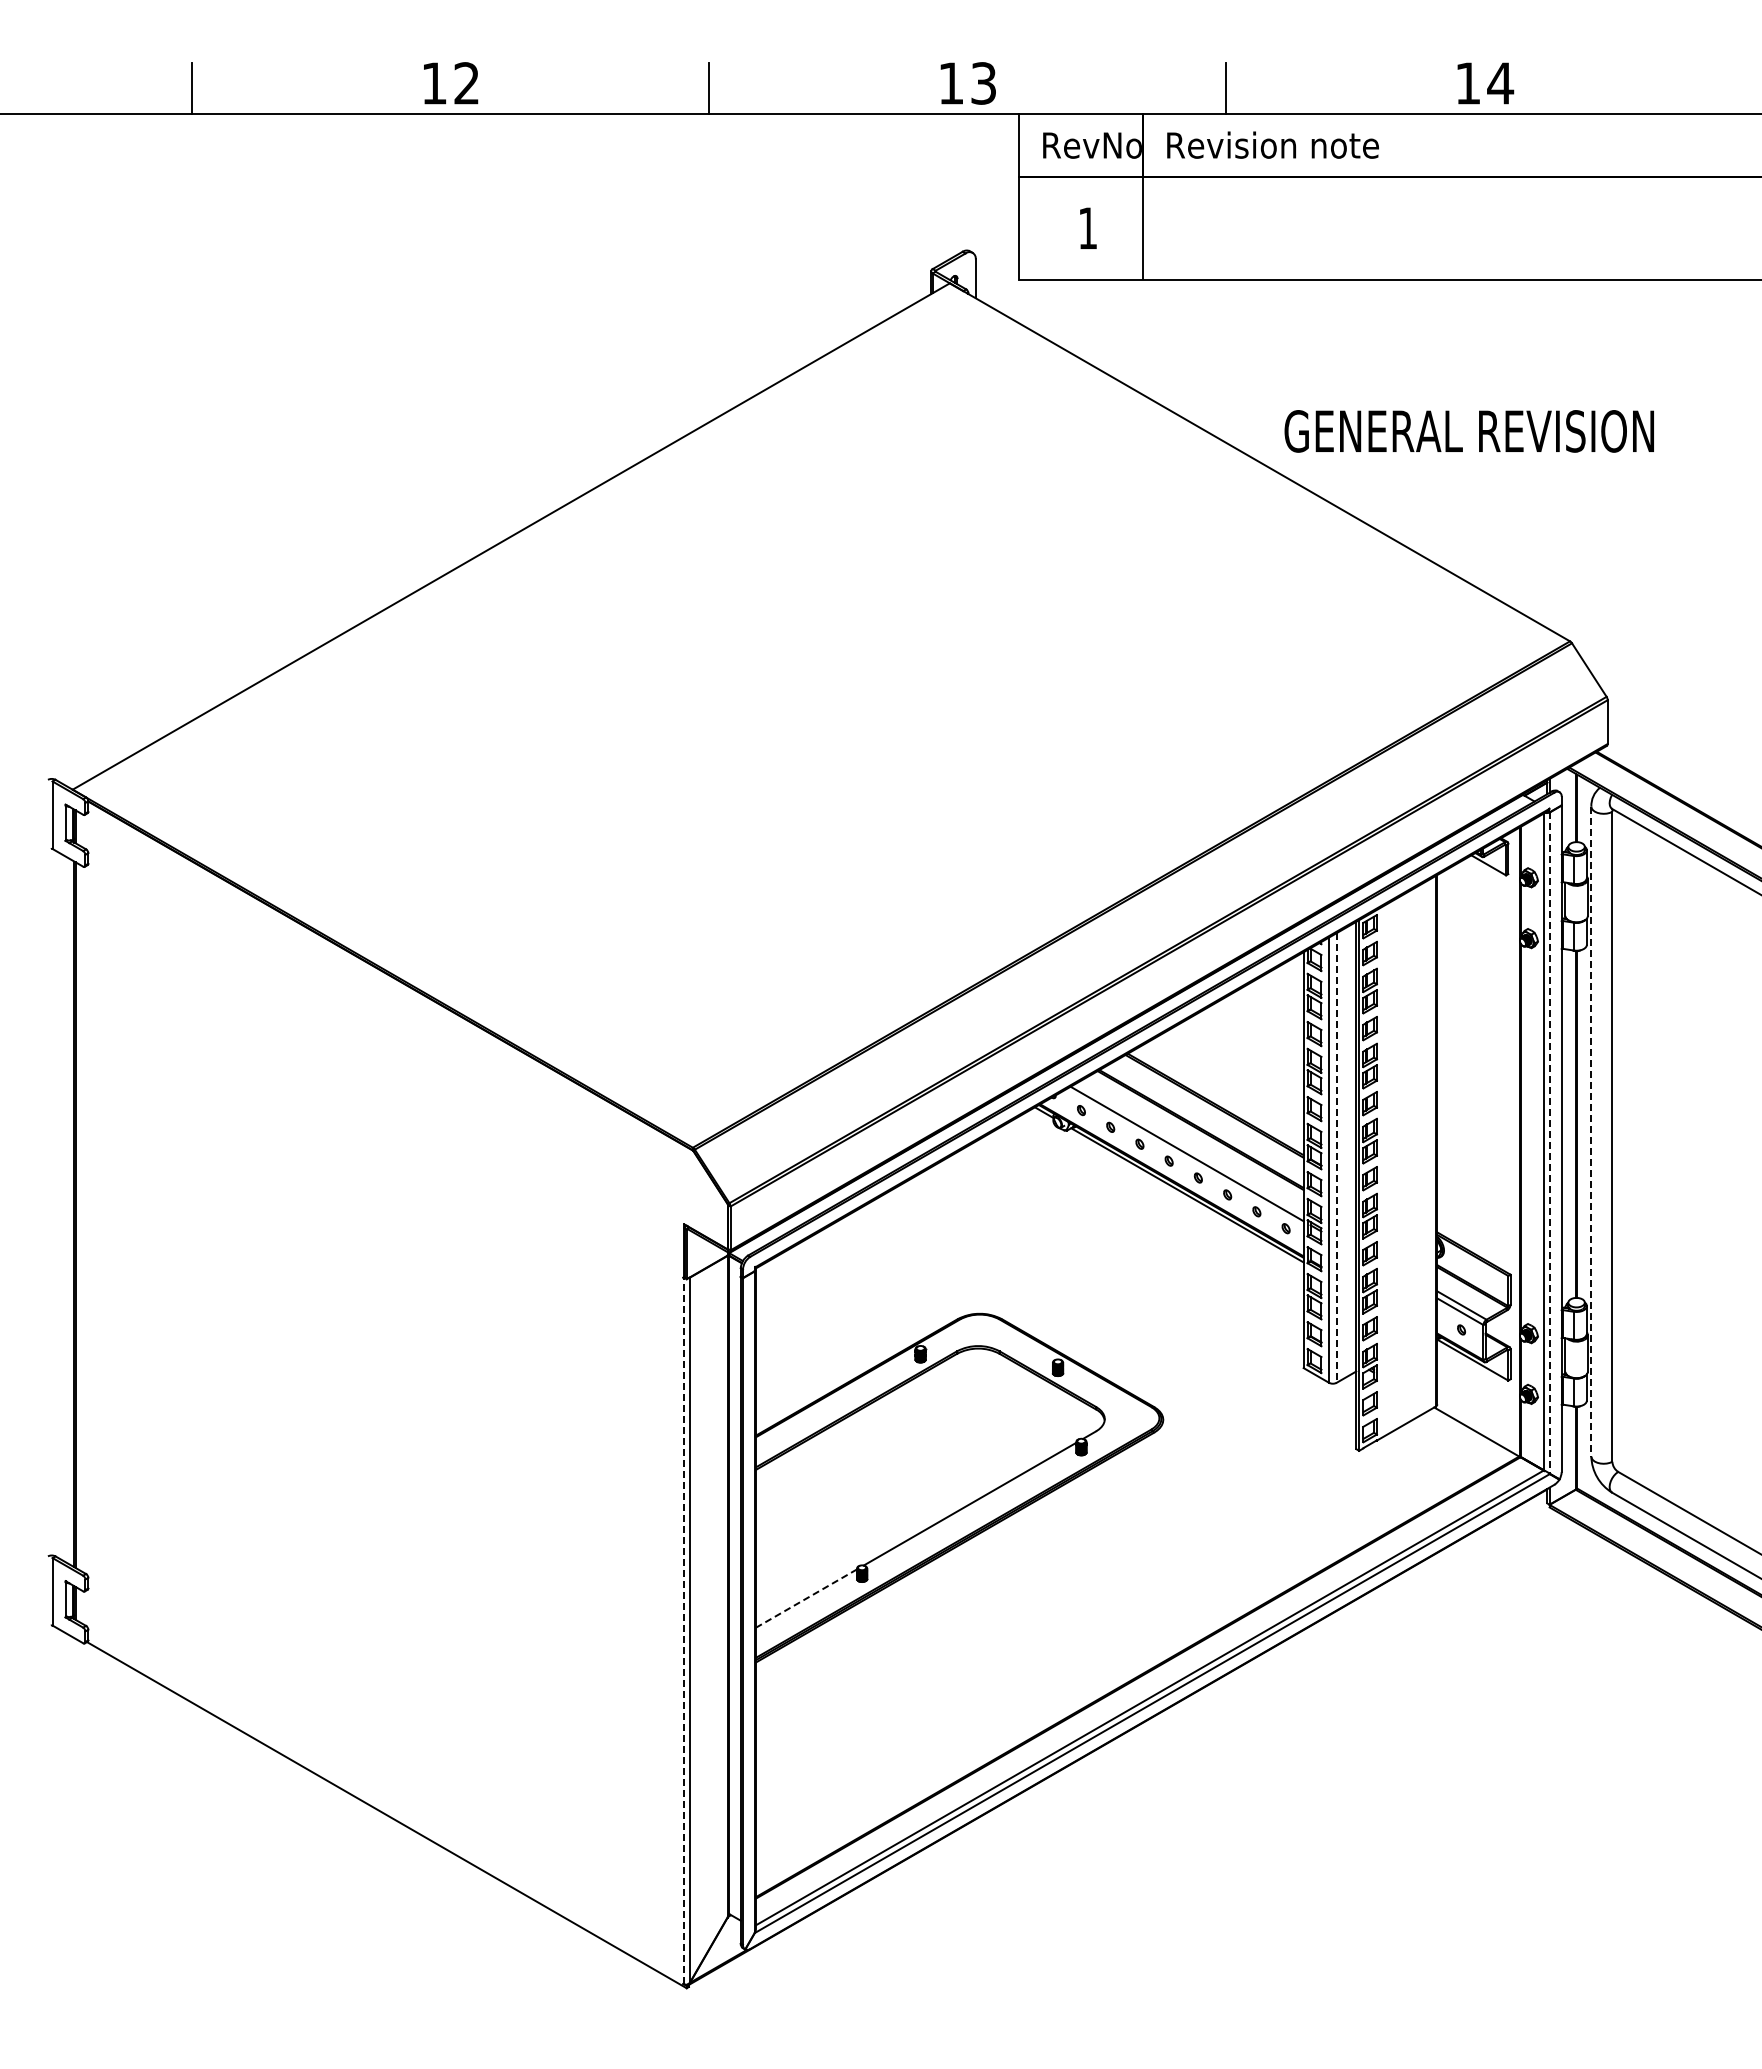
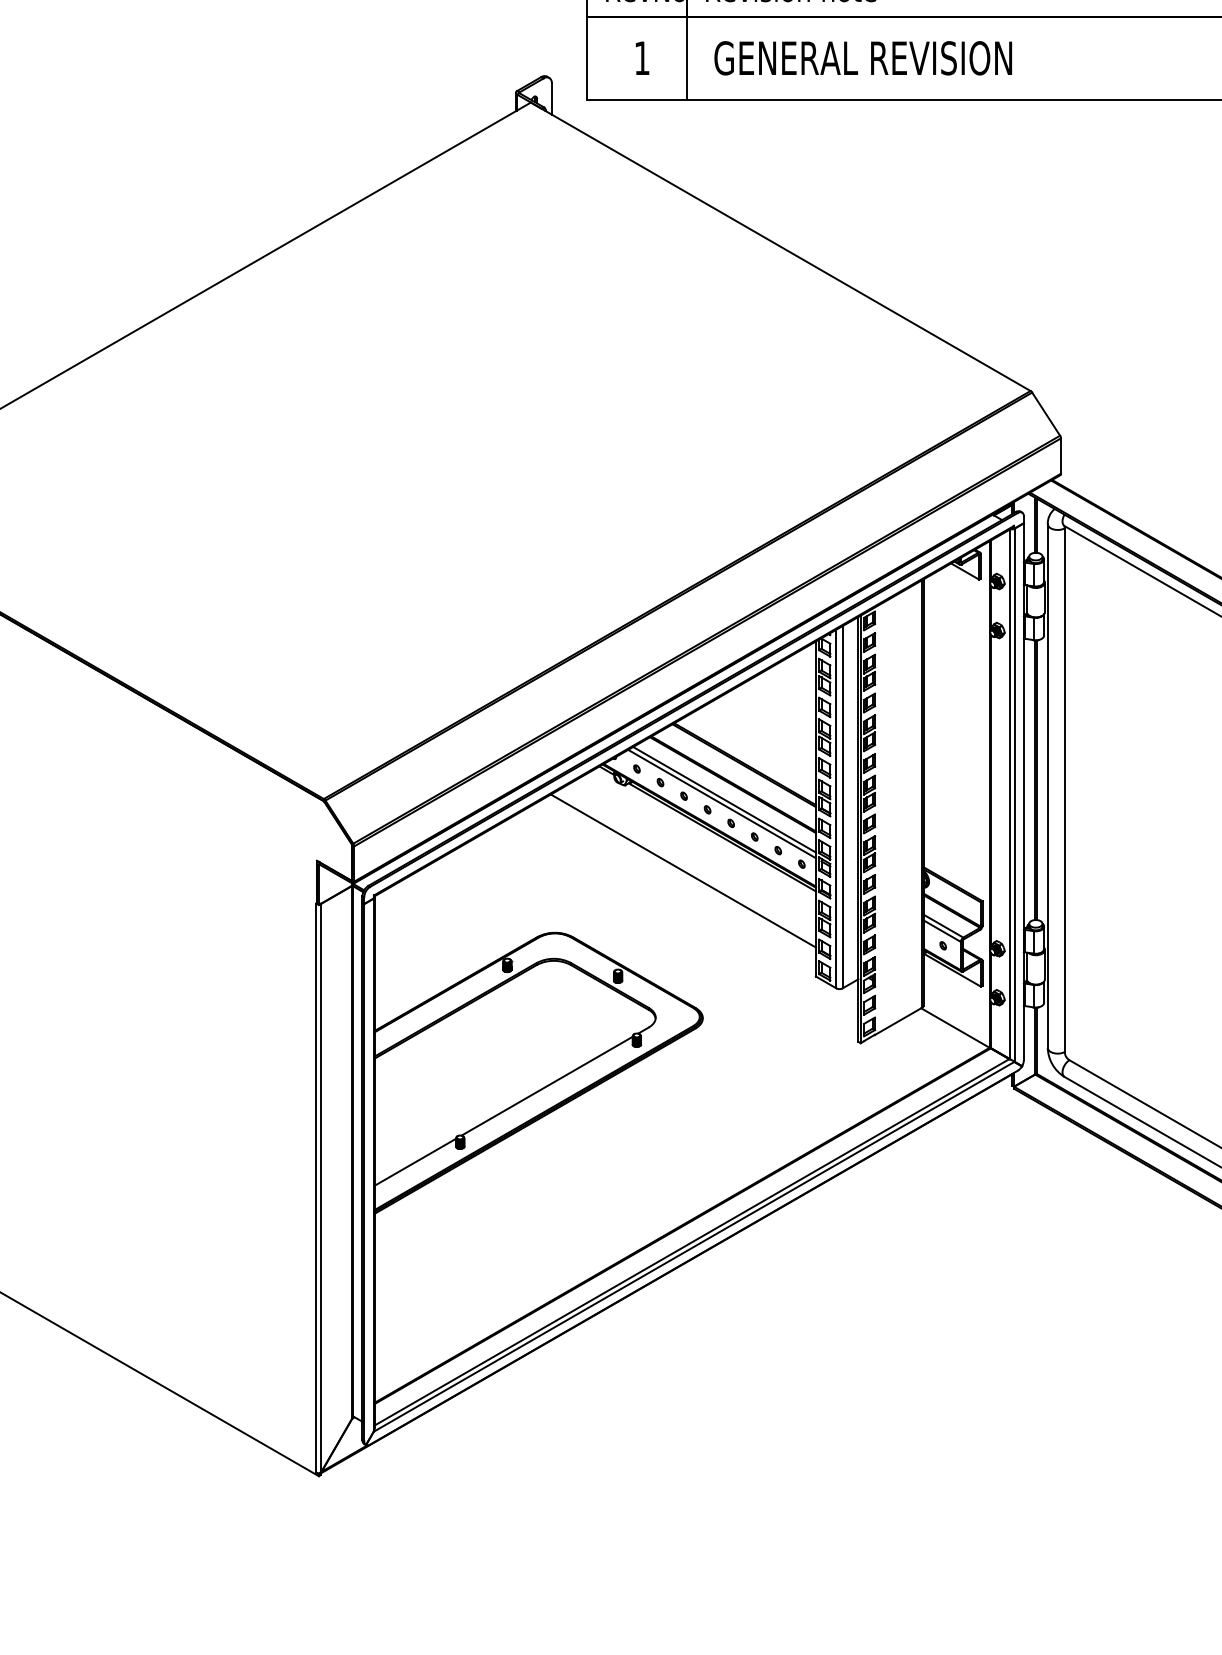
text: (1468, 431) -> (862, 58), moved
line: (1591, 1131) -> (1047, 785), dashed -> solid
line: (1550, 1143) -> (1014, 795), dashed -> solid
line: (1189, 1148) -> (723, 799), added
line: (1336, 1157) -> (842, 806), dashed -> solid
line: (1138, 1237) -> (682, 871), added
line: (806, 1598) -> (415, 1162), dashed -> solid
line: (683, 1630) -> (316, 1187), dashed -> solid

